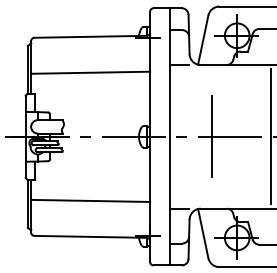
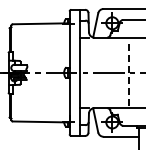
line: (90, 70) -> (40, 40), removed
line: (213, 136) -> (100, 72), removed
line: (270, 136) -> (128, 72), solid -> dashed
line: (90, 199) -> (40, 103), removed

